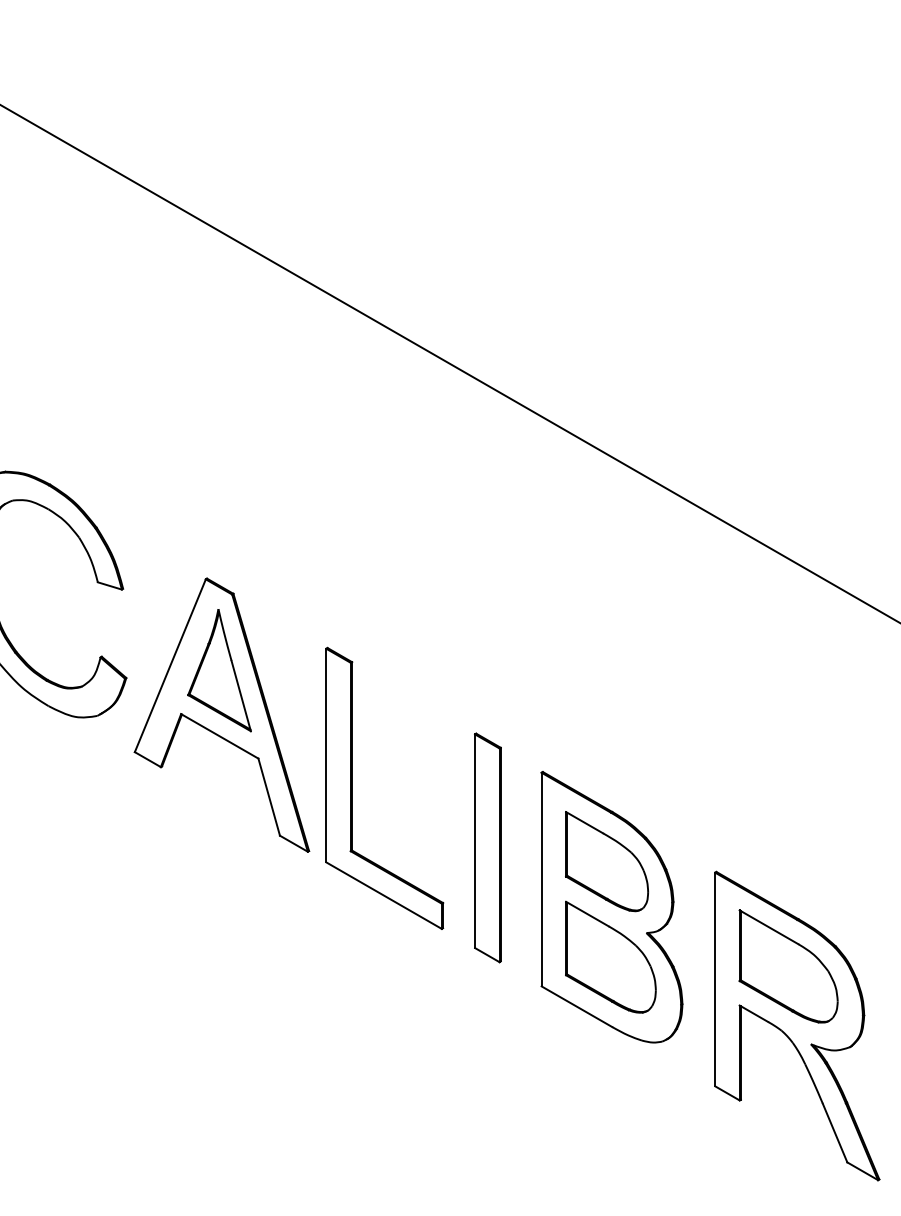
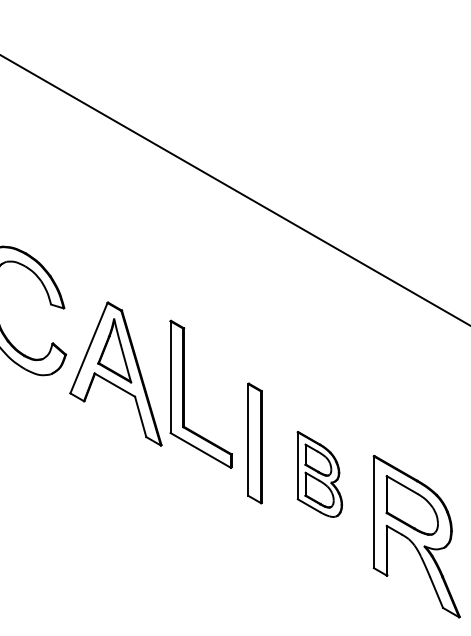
part: (352, 786) -> (184, 393), moved
part: (611, 907) -> (319, 474), size x0.6

